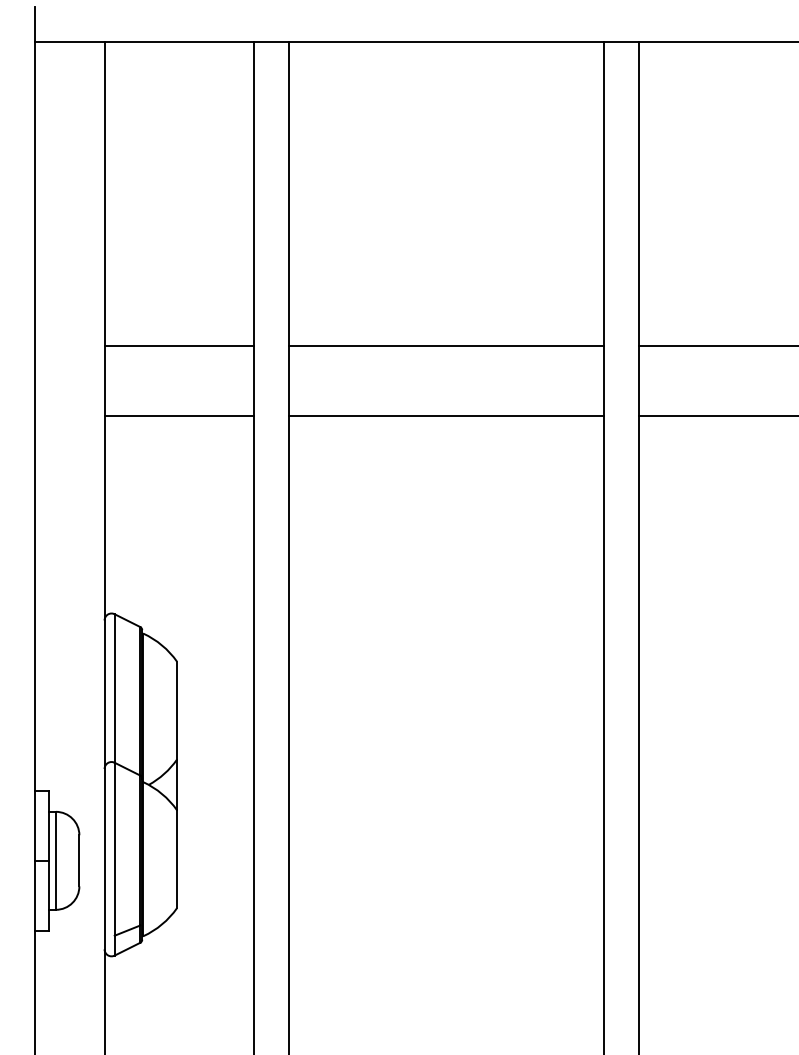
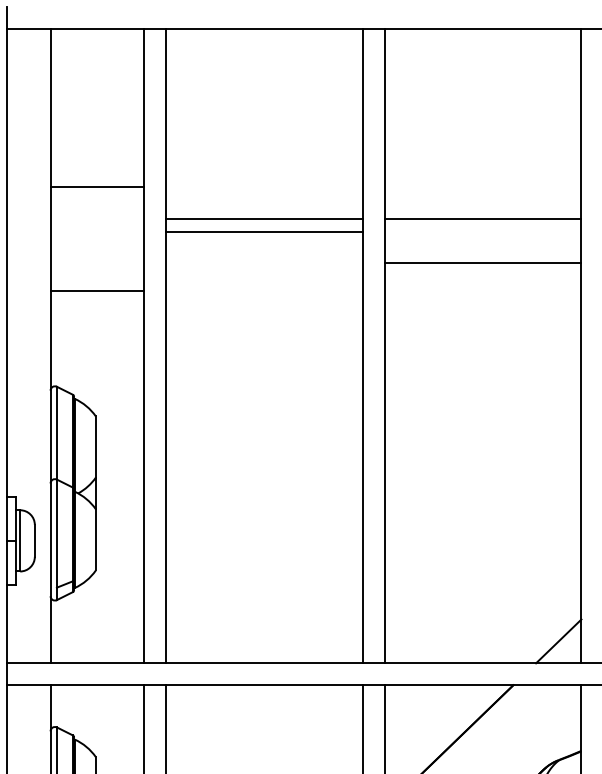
line: (179, 346) -> (97, 187), moved
line: (179, 415) -> (97, 290), moved
line: (445, 415) -> (263, 231), moved

